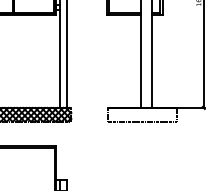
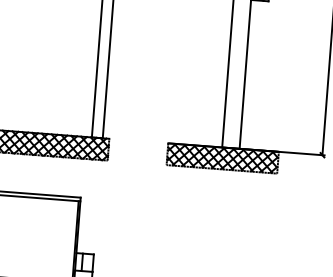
hatch: (141, 114) -> (221, 158), added

